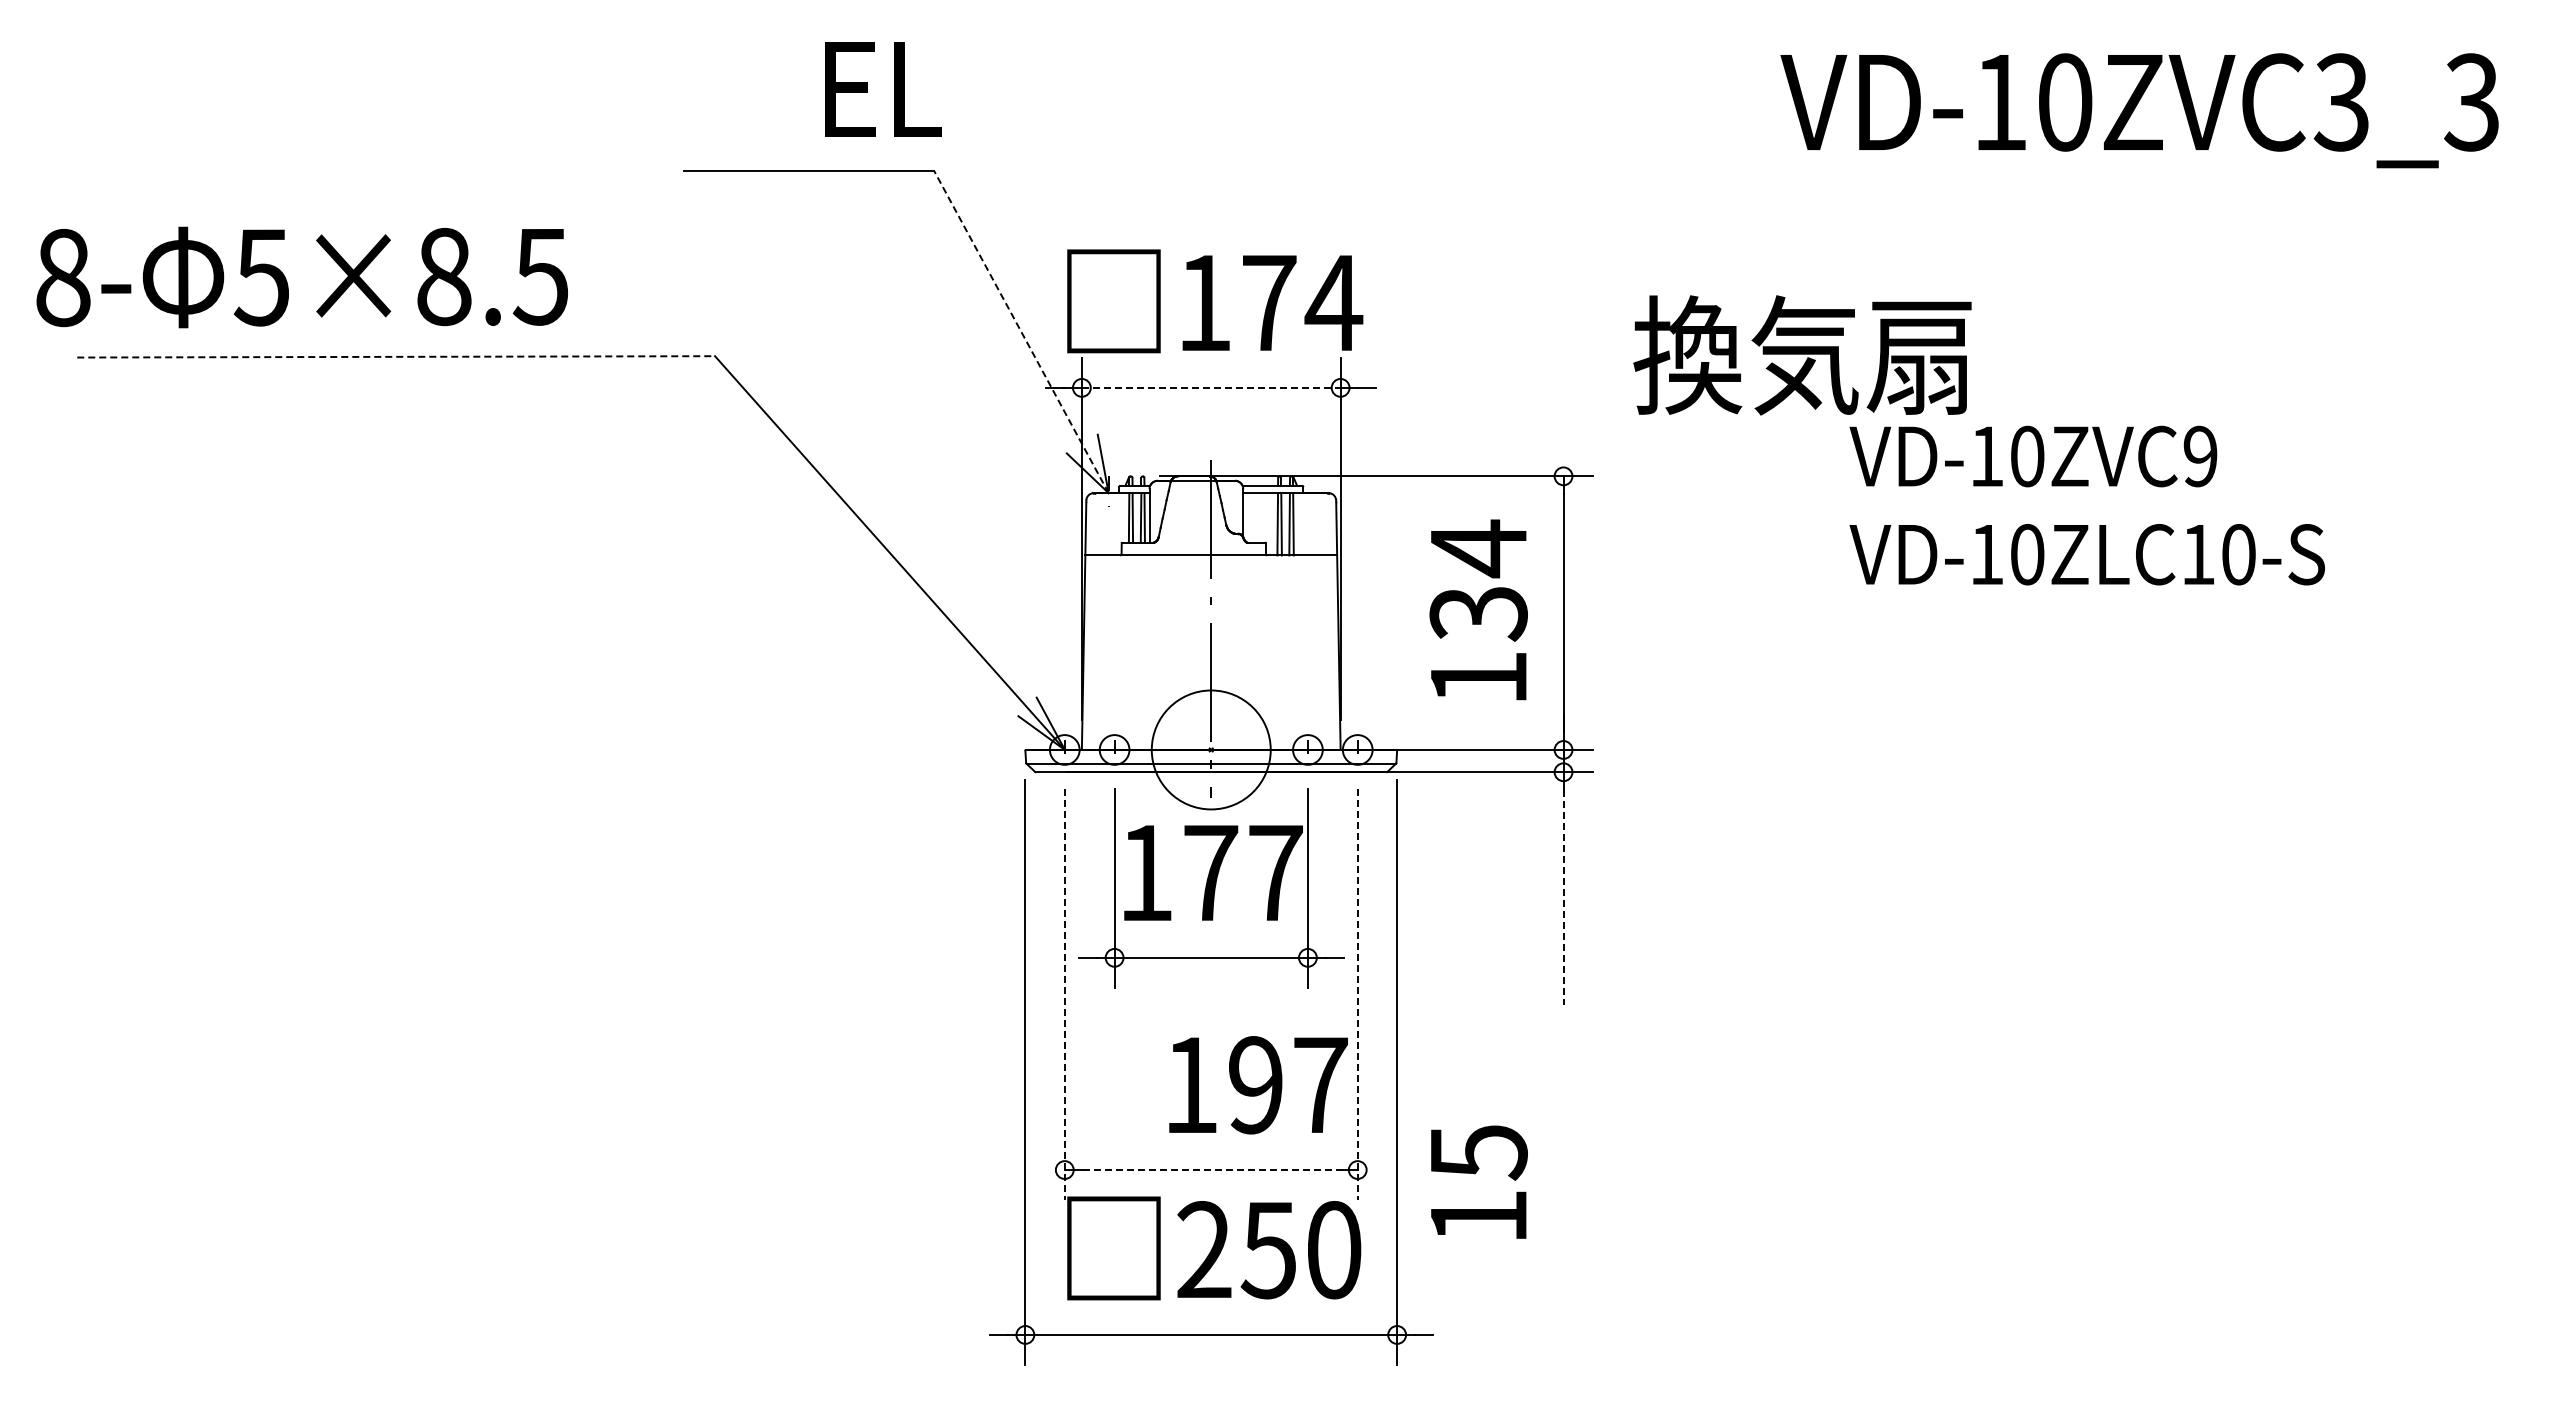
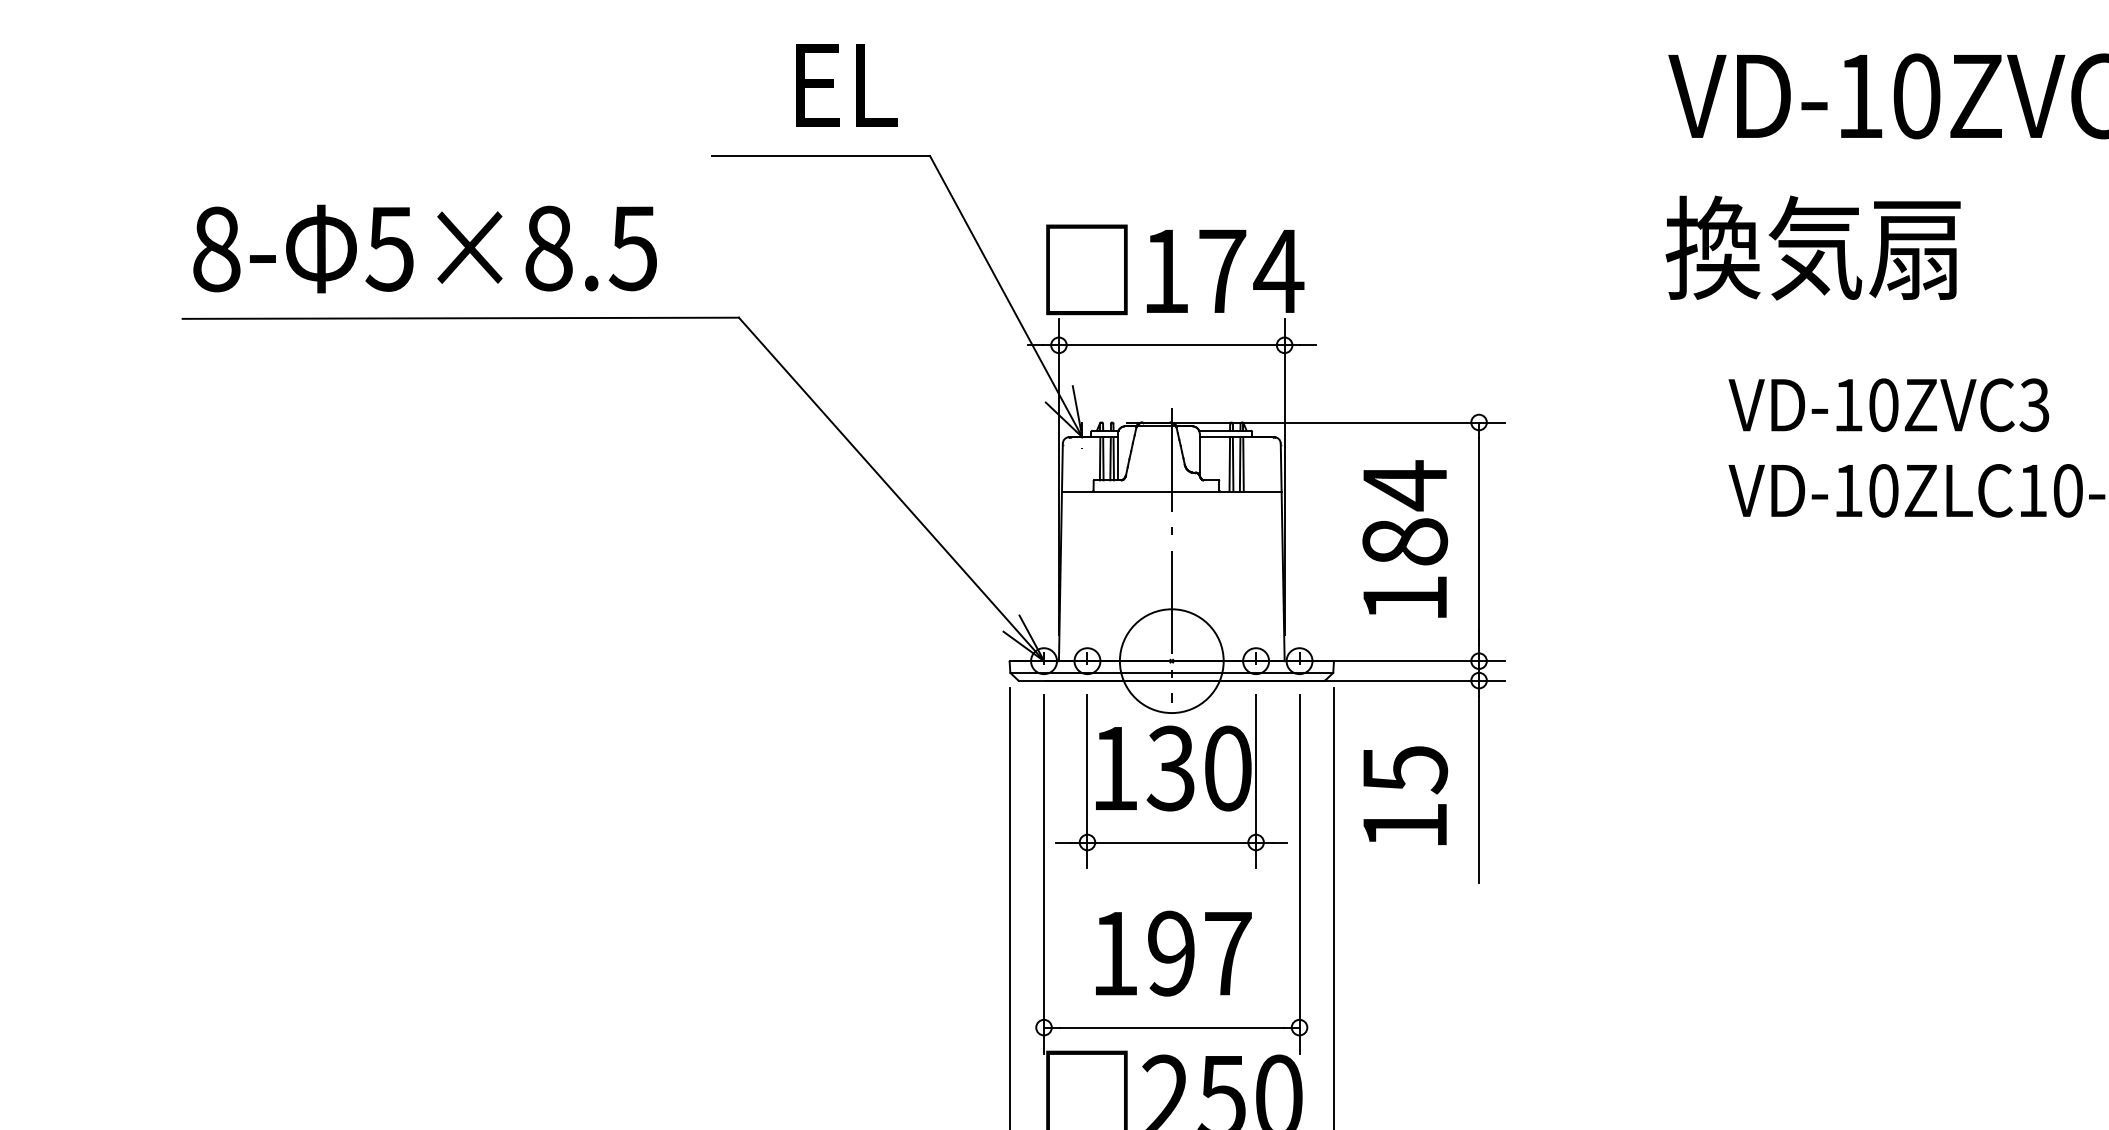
text: (883, 89) -> (846, 85), moved
text: (301, 277) -> (424, 249), moved
line: (1021, 331) -> (1006, 296), dashed -> solid
text: (1802, 355) -> (1813, 248), moved
line: (396, 356) -> (461, 317), dashed -> solid
line: (1211, 387) -> (1172, 345), dashed -> solid
text: (2200, 456) -> (2034, 405), VD-10ZVC9 -> VD-10ZVC3
text: (1478, 613) -> (1404, 542), 134 -> 184
text: (1242, 872) -> (1199, 768), 177 -> 130
line: (1563, 897) -> (1479, 789), dashed -> solid
line: (1064, 994) -> (1043, 874), dashed -> solid
line: (1357, 994) -> (1299, 874), dashed -> solid
text: (1258, 1085) -> (1173, 953), moved
line: (1211, 1170) -> (1172, 1028), dashed -> solid
text: (1479, 1181) -> (1405, 795), moved

